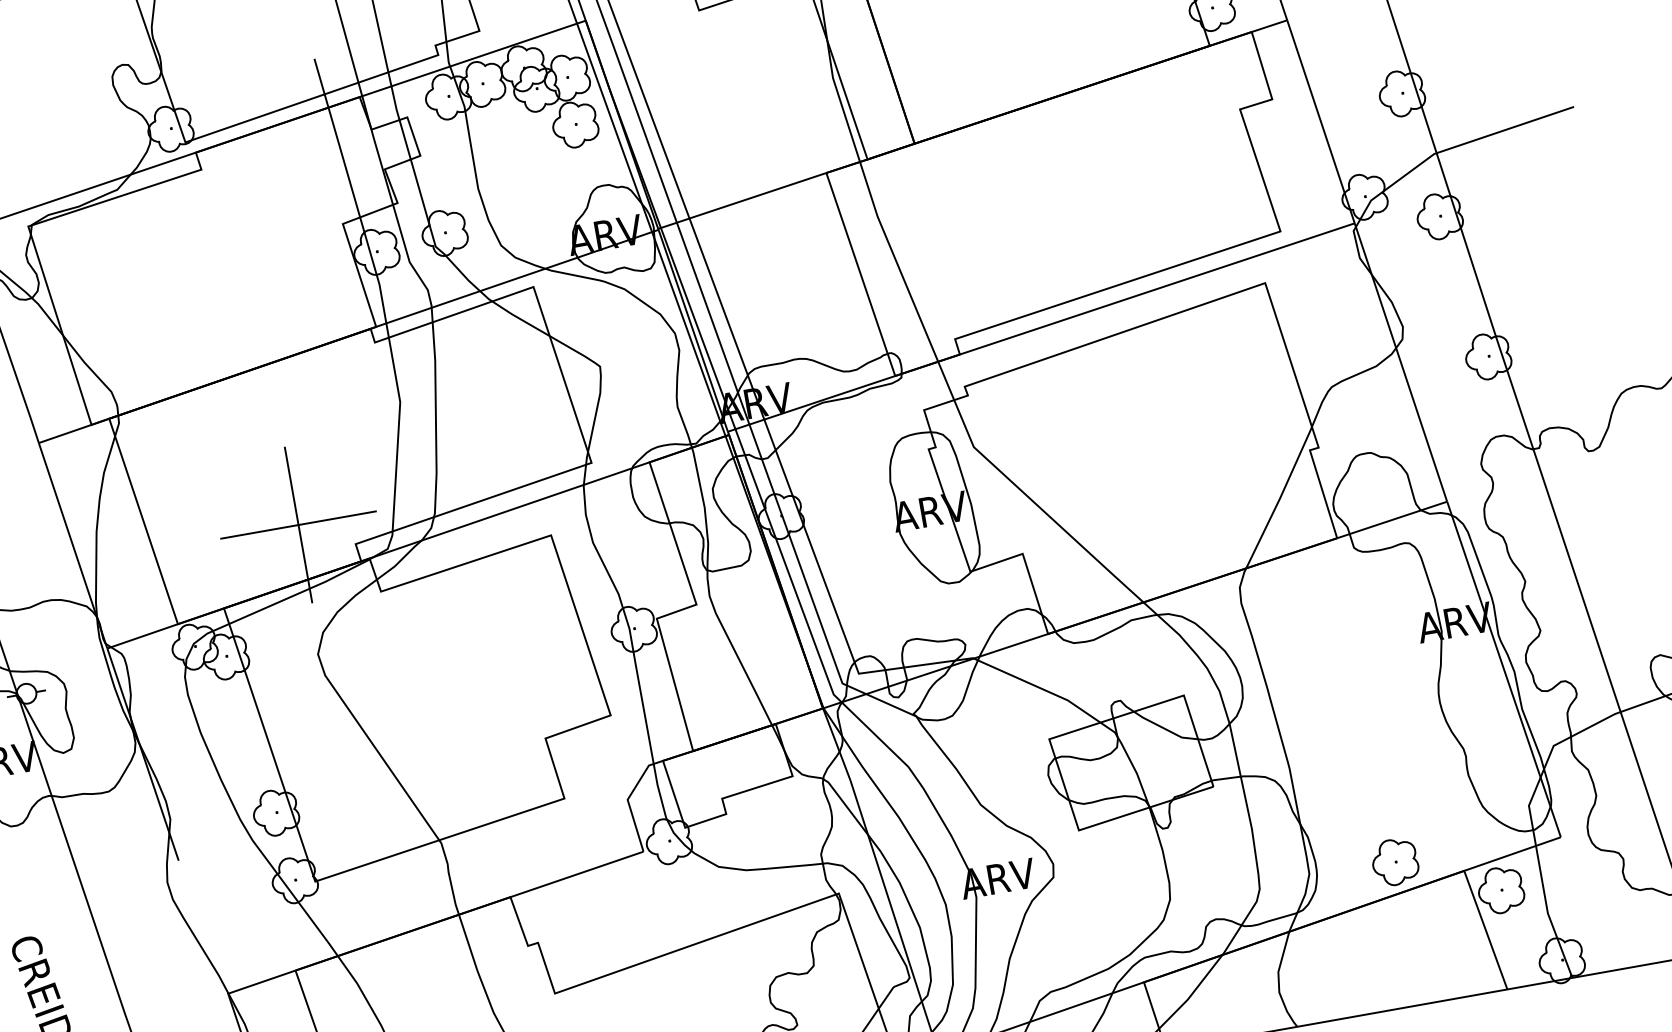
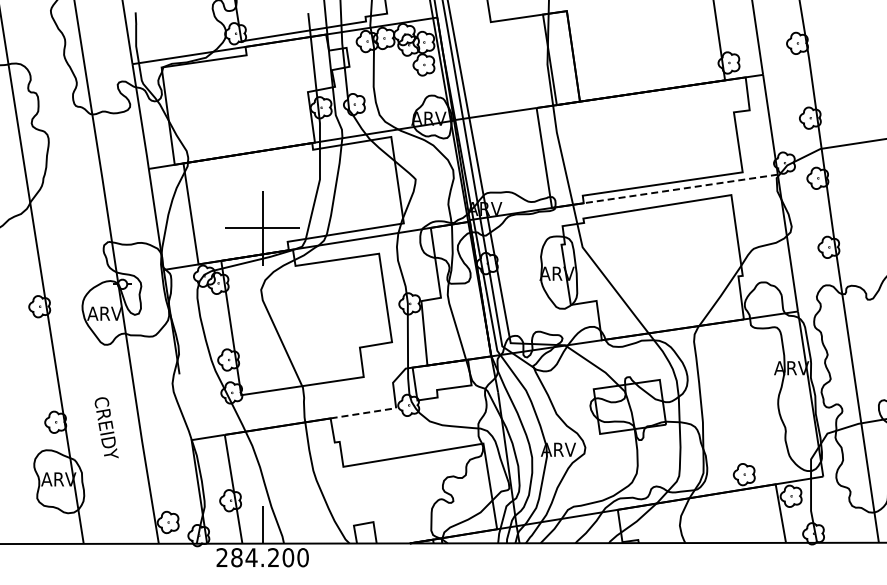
line: (1156, 290) -> (680, 189), solid -> dashed
line: (577, 874) -> (363, 413), solid -> dashed

